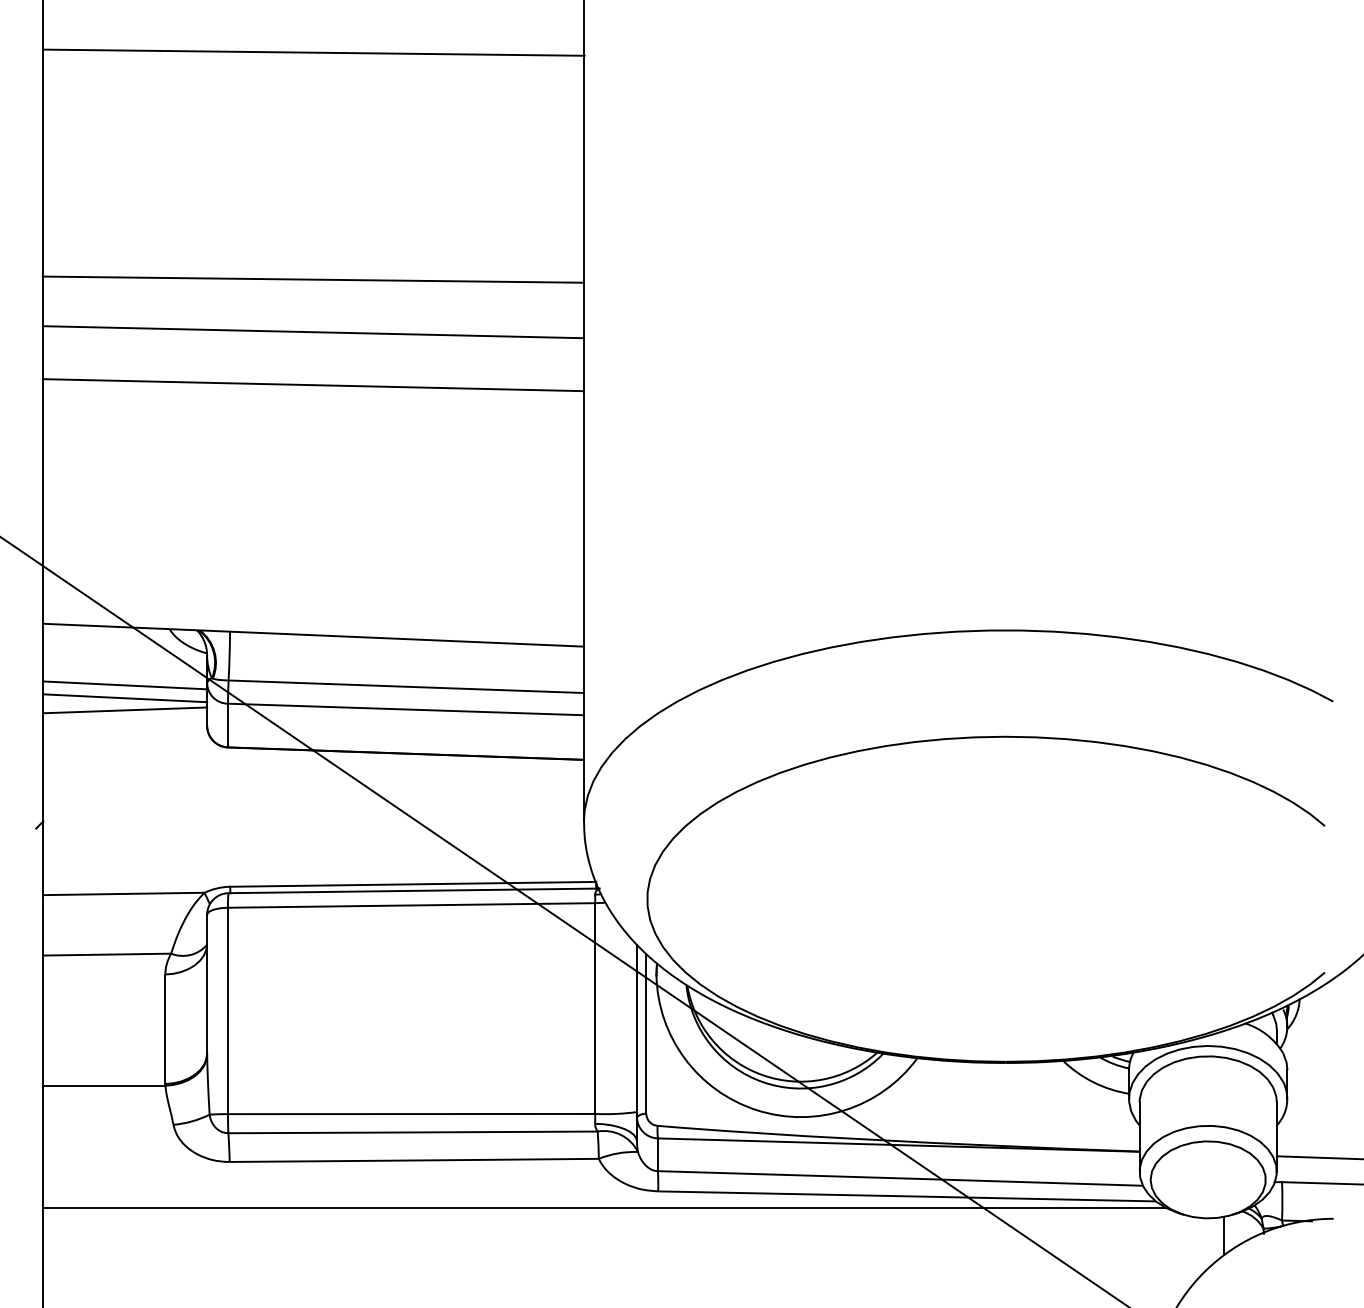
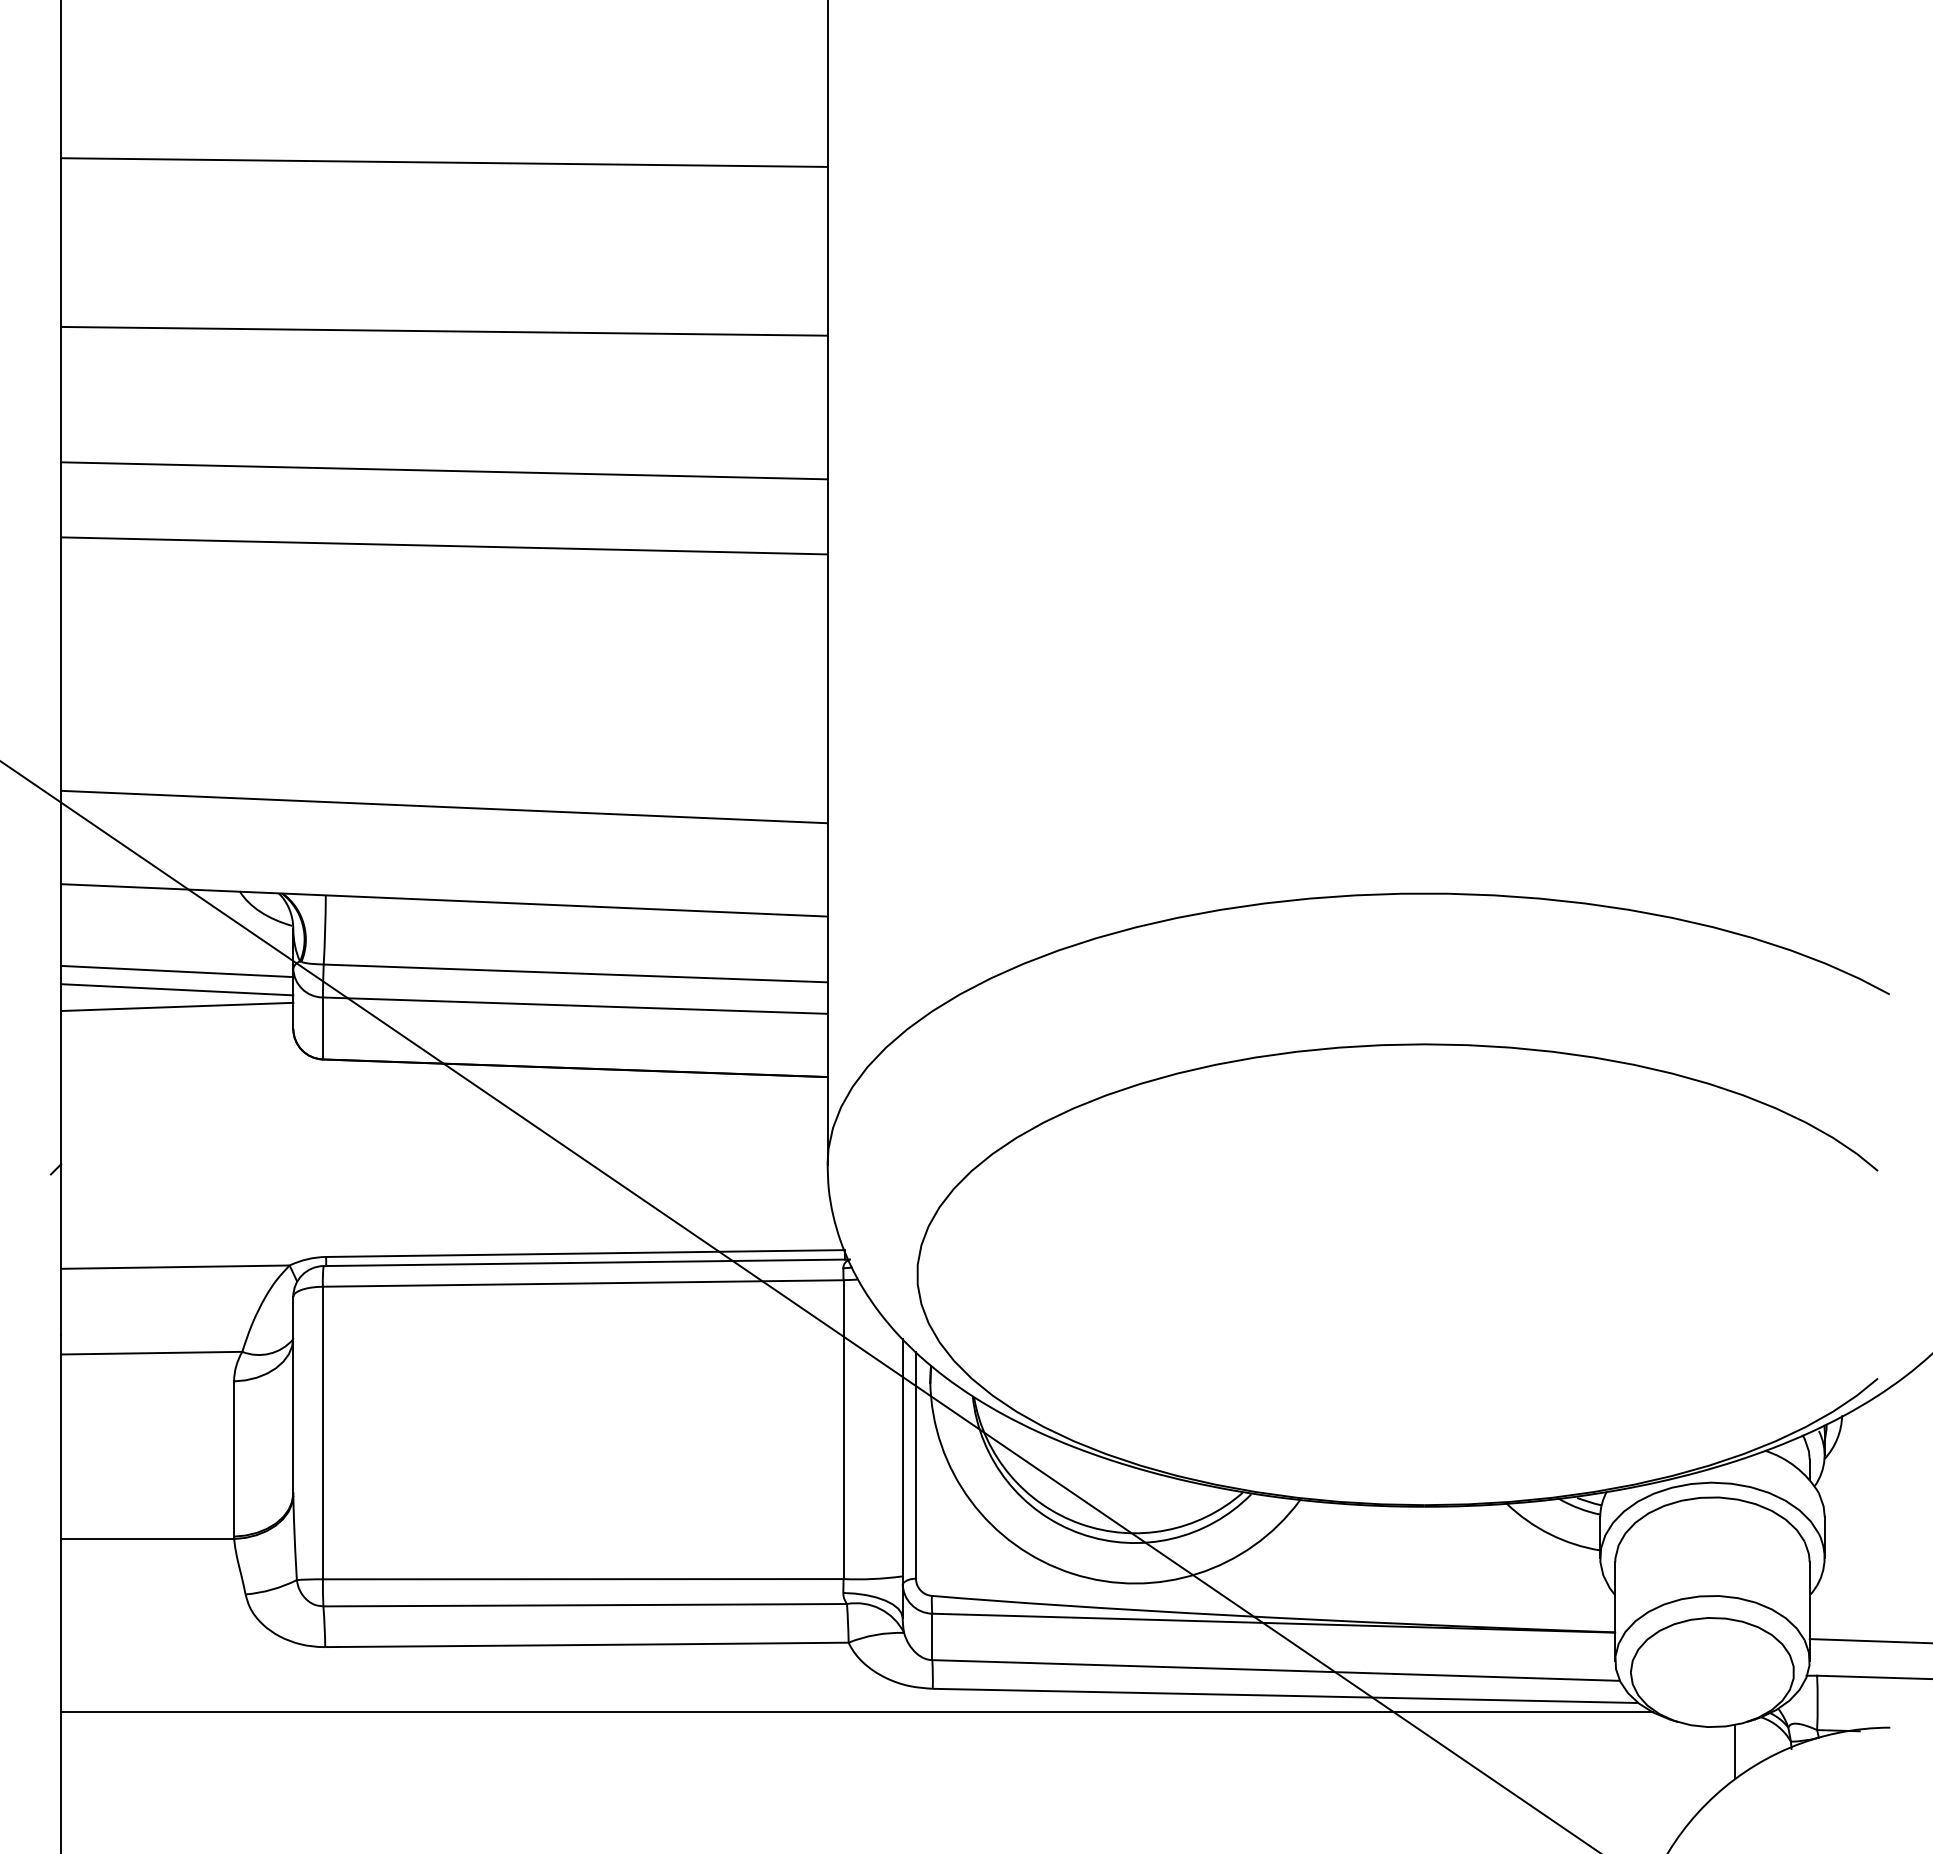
line: (314, 52) -> (444, 162), moved
line: (313, 279) -> (444, 330), moved
line: (313, 568) -> (444, 806), added

